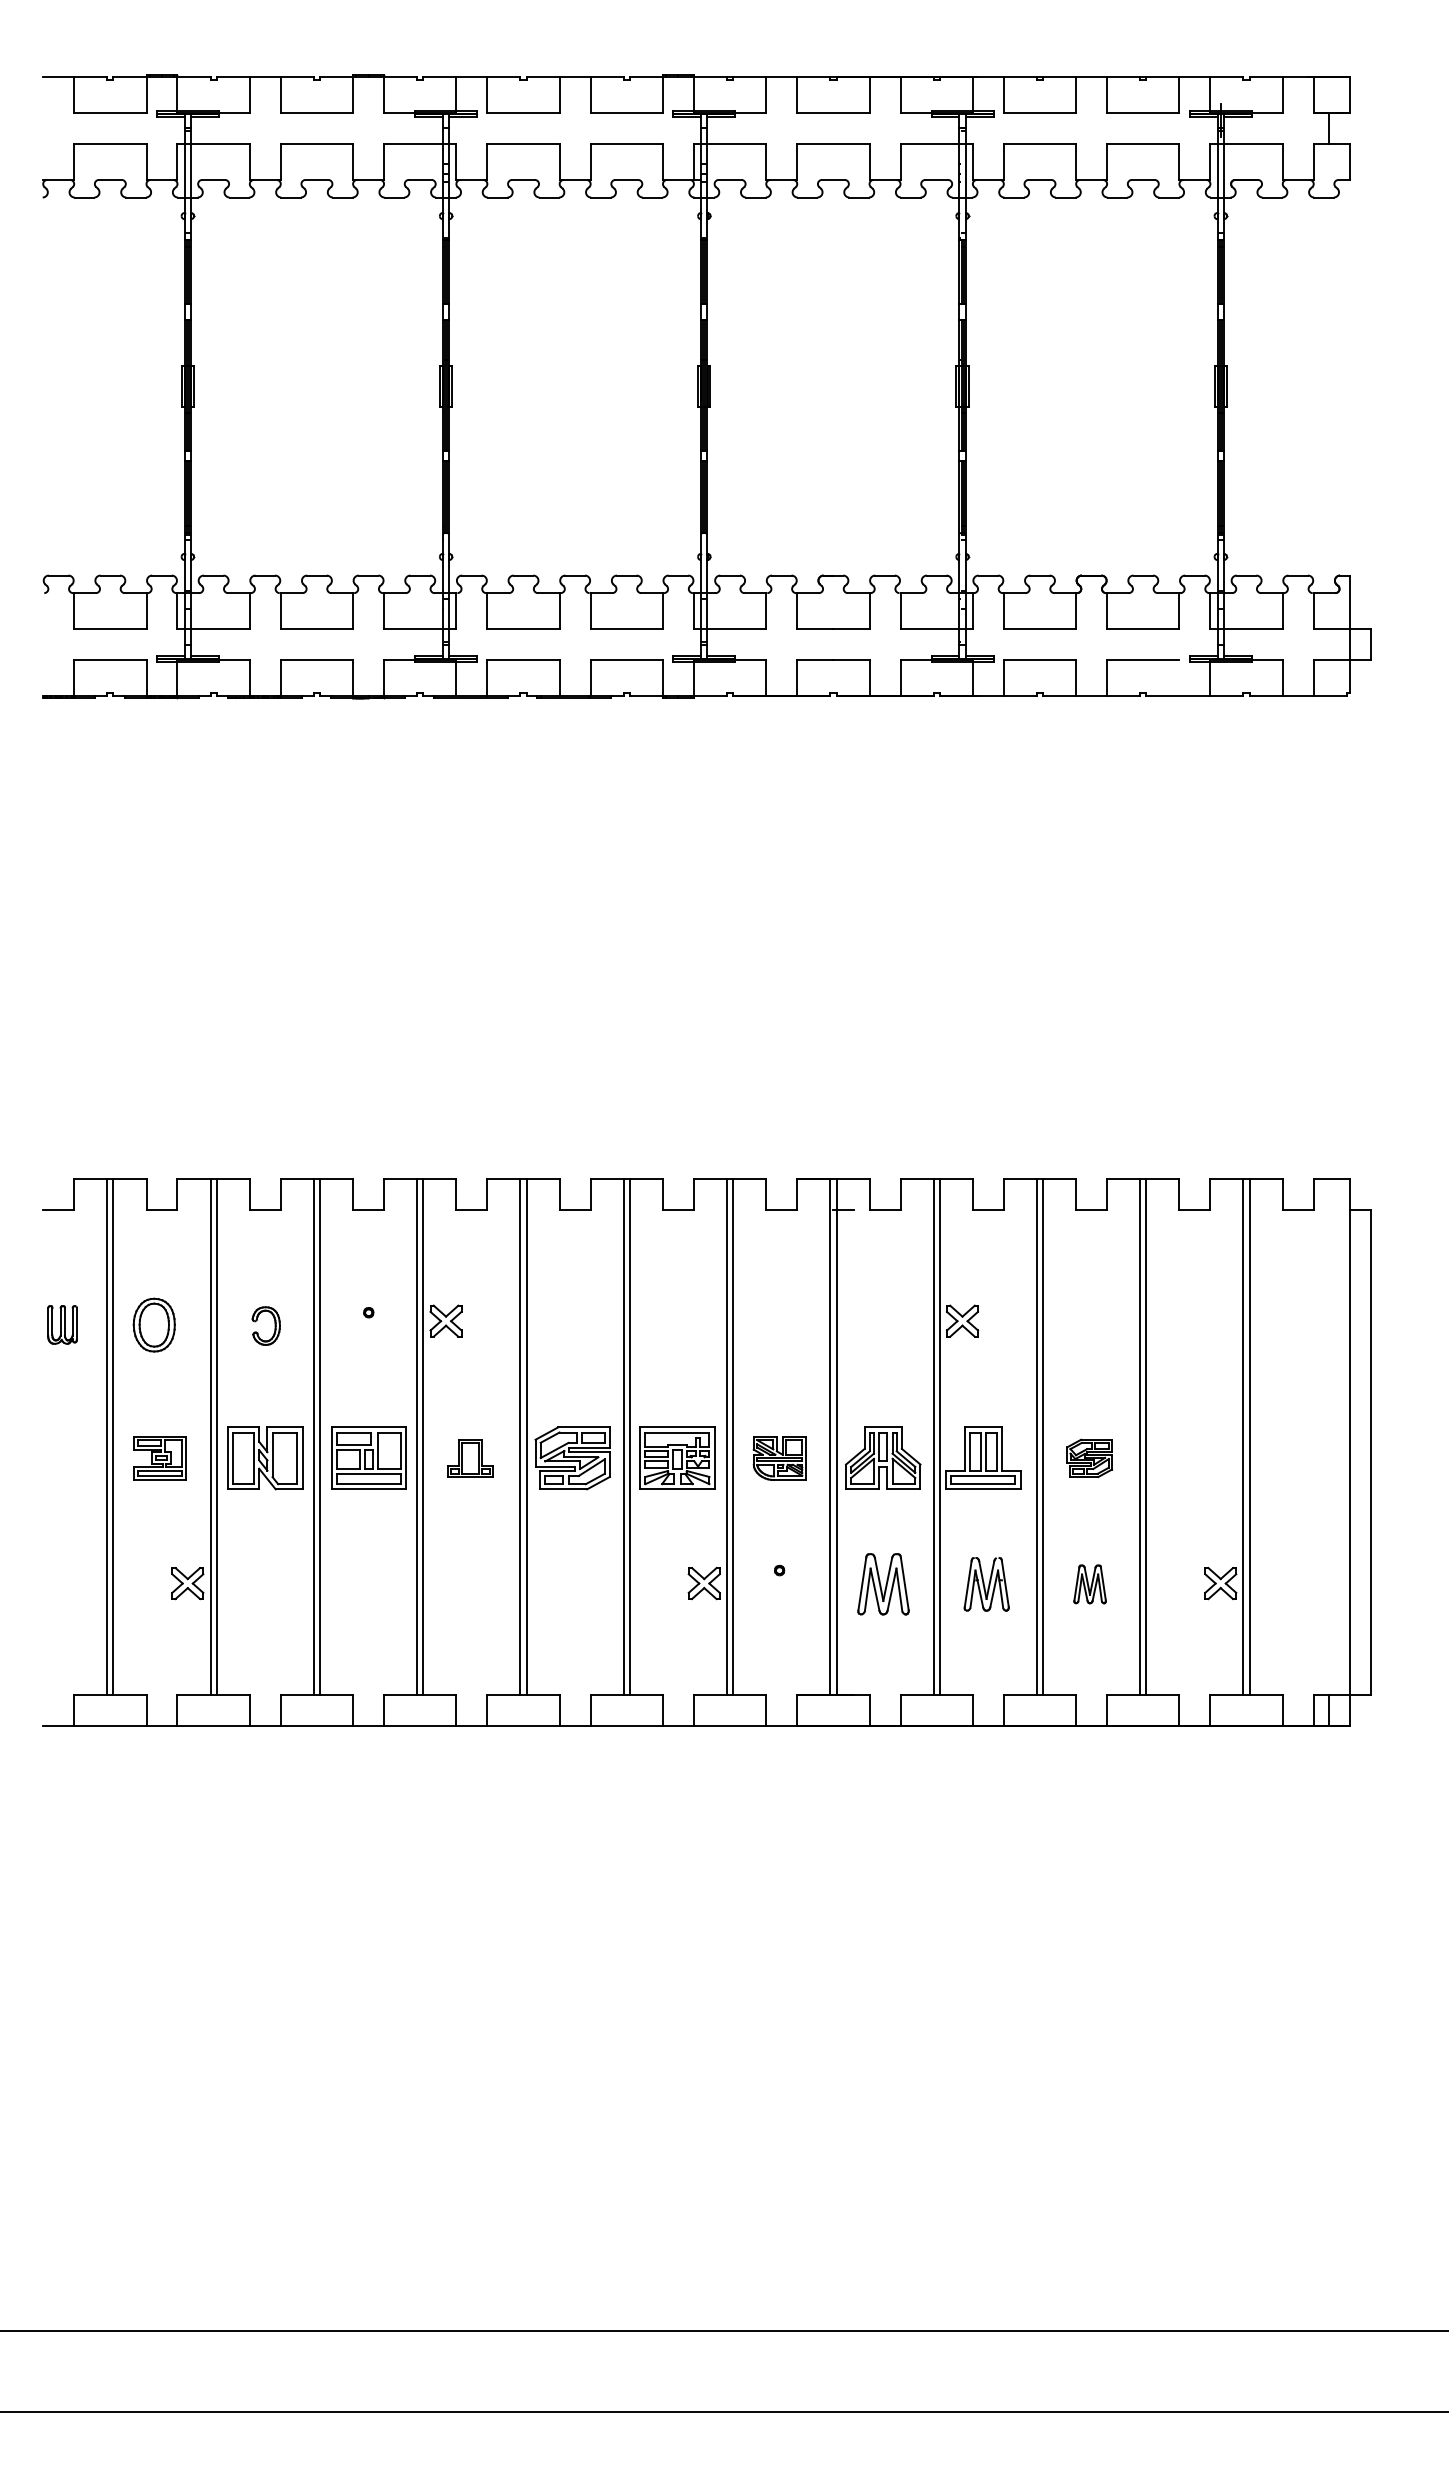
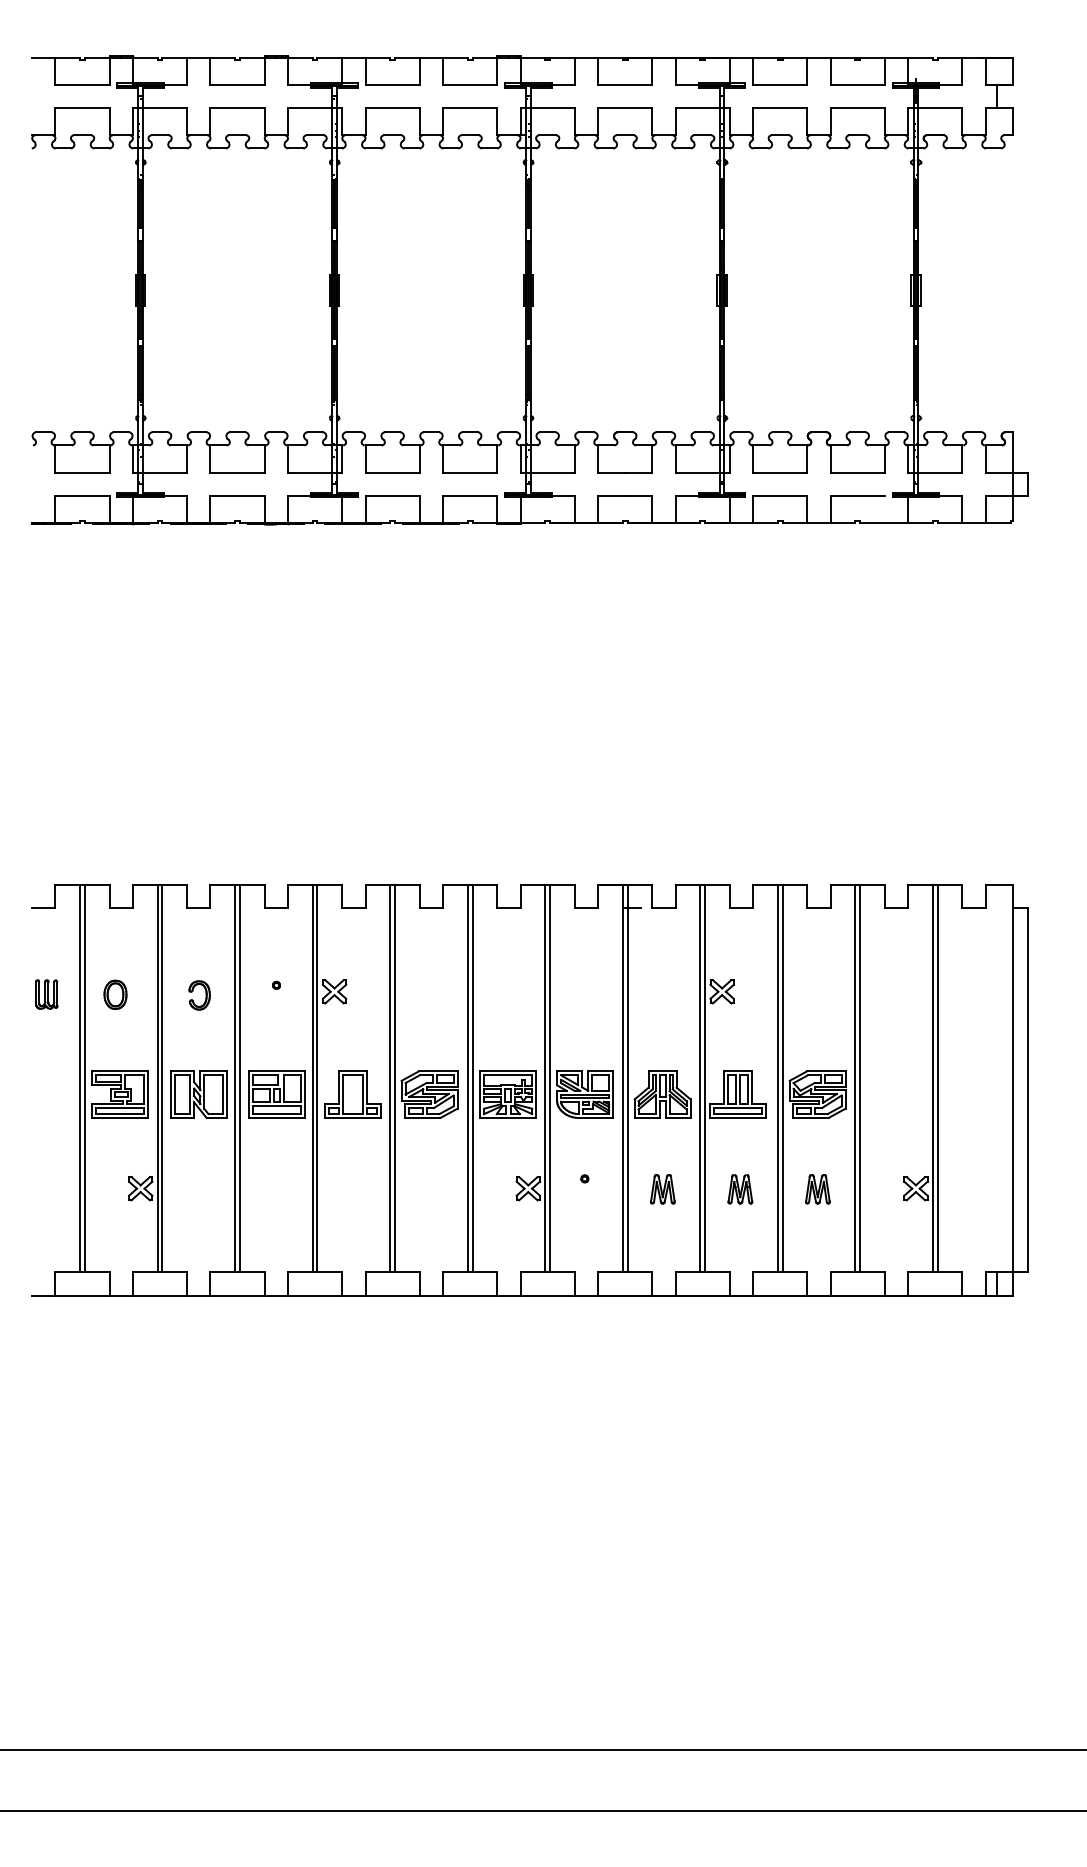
part: (153, 1325) -> (114, 995), size x0.71
part: (159, 1457) -> (119, 1094), size x1.43
part: (470, 1457) -> (352, 1094), size x1.67
part: (779, 1458) -> (584, 1094), size x1.43
part: (1089, 1458) -> (817, 1094), size x1.67
part: (883, 1584) -> (662, 1189), size x0.62
part: (986, 1584) -> (740, 1189), size x0.71

